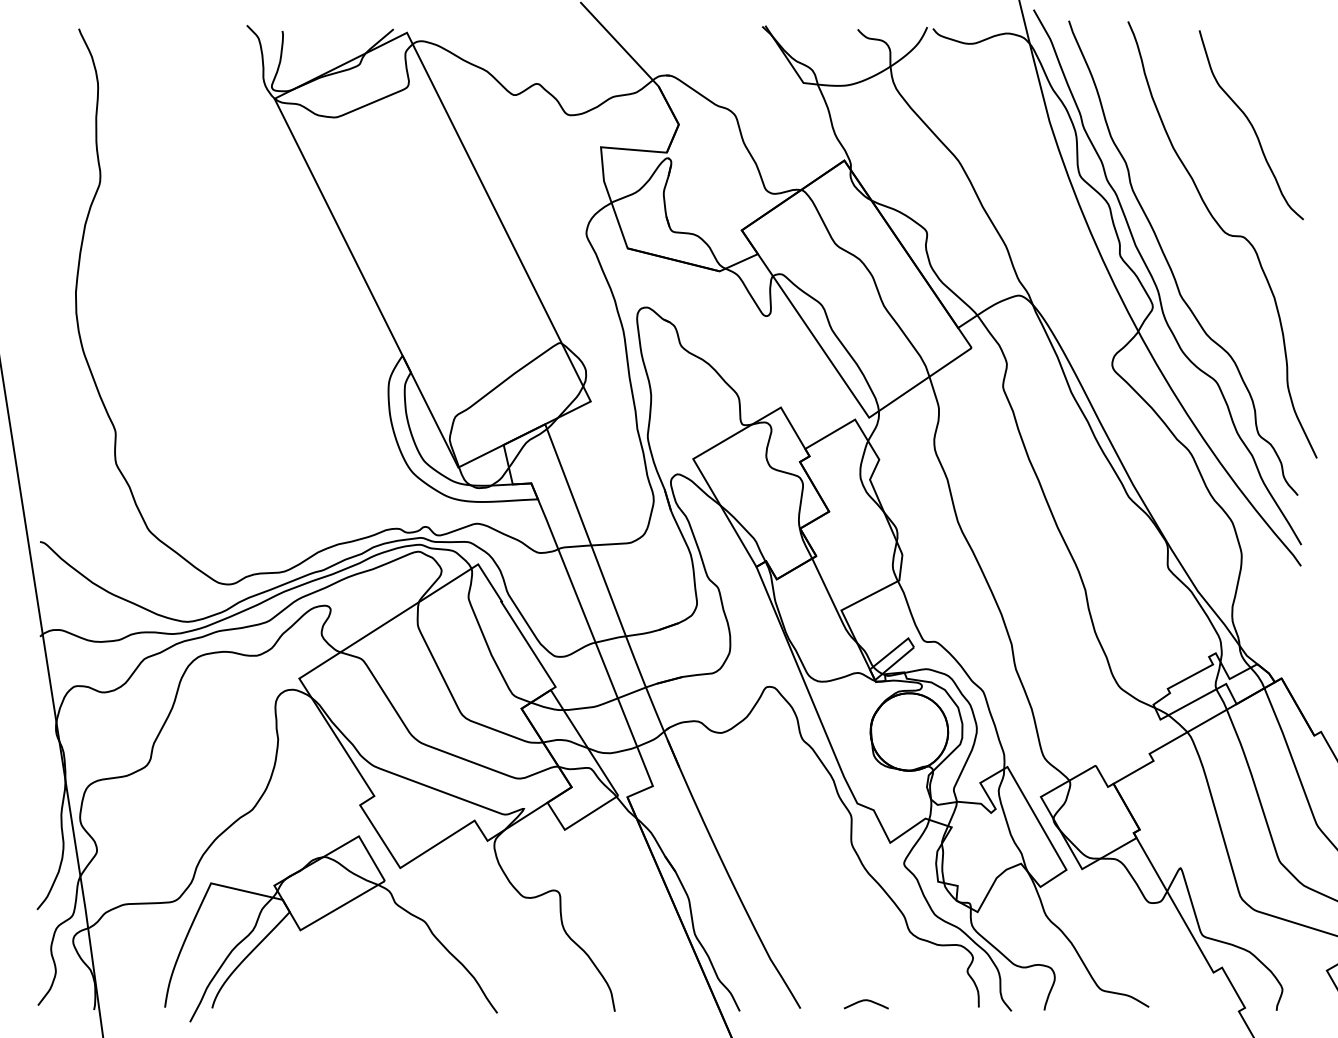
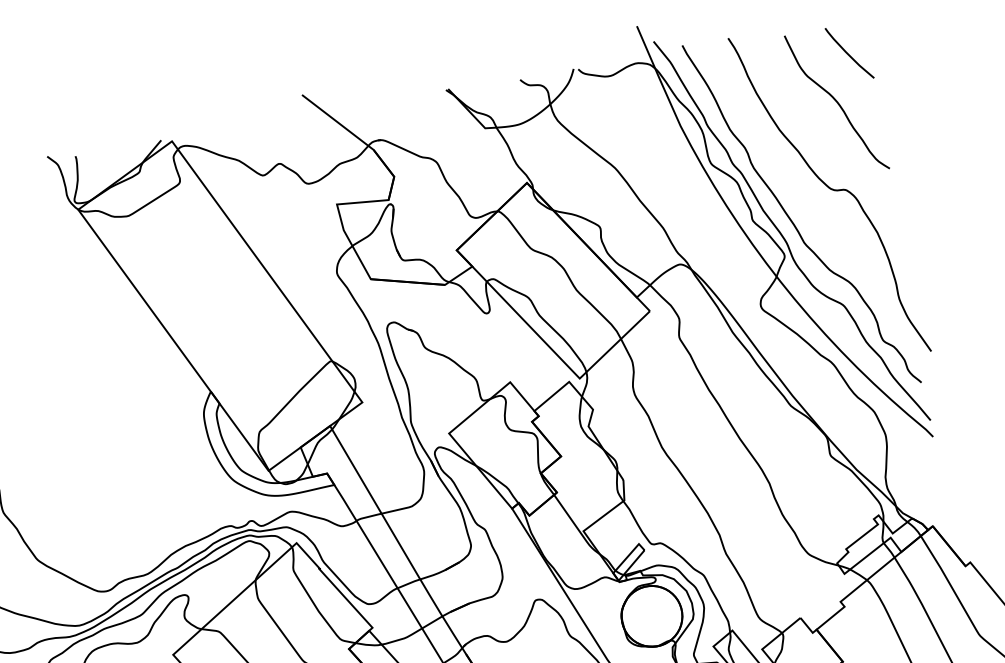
curve: (1276, 66) -> (848, 53), added

